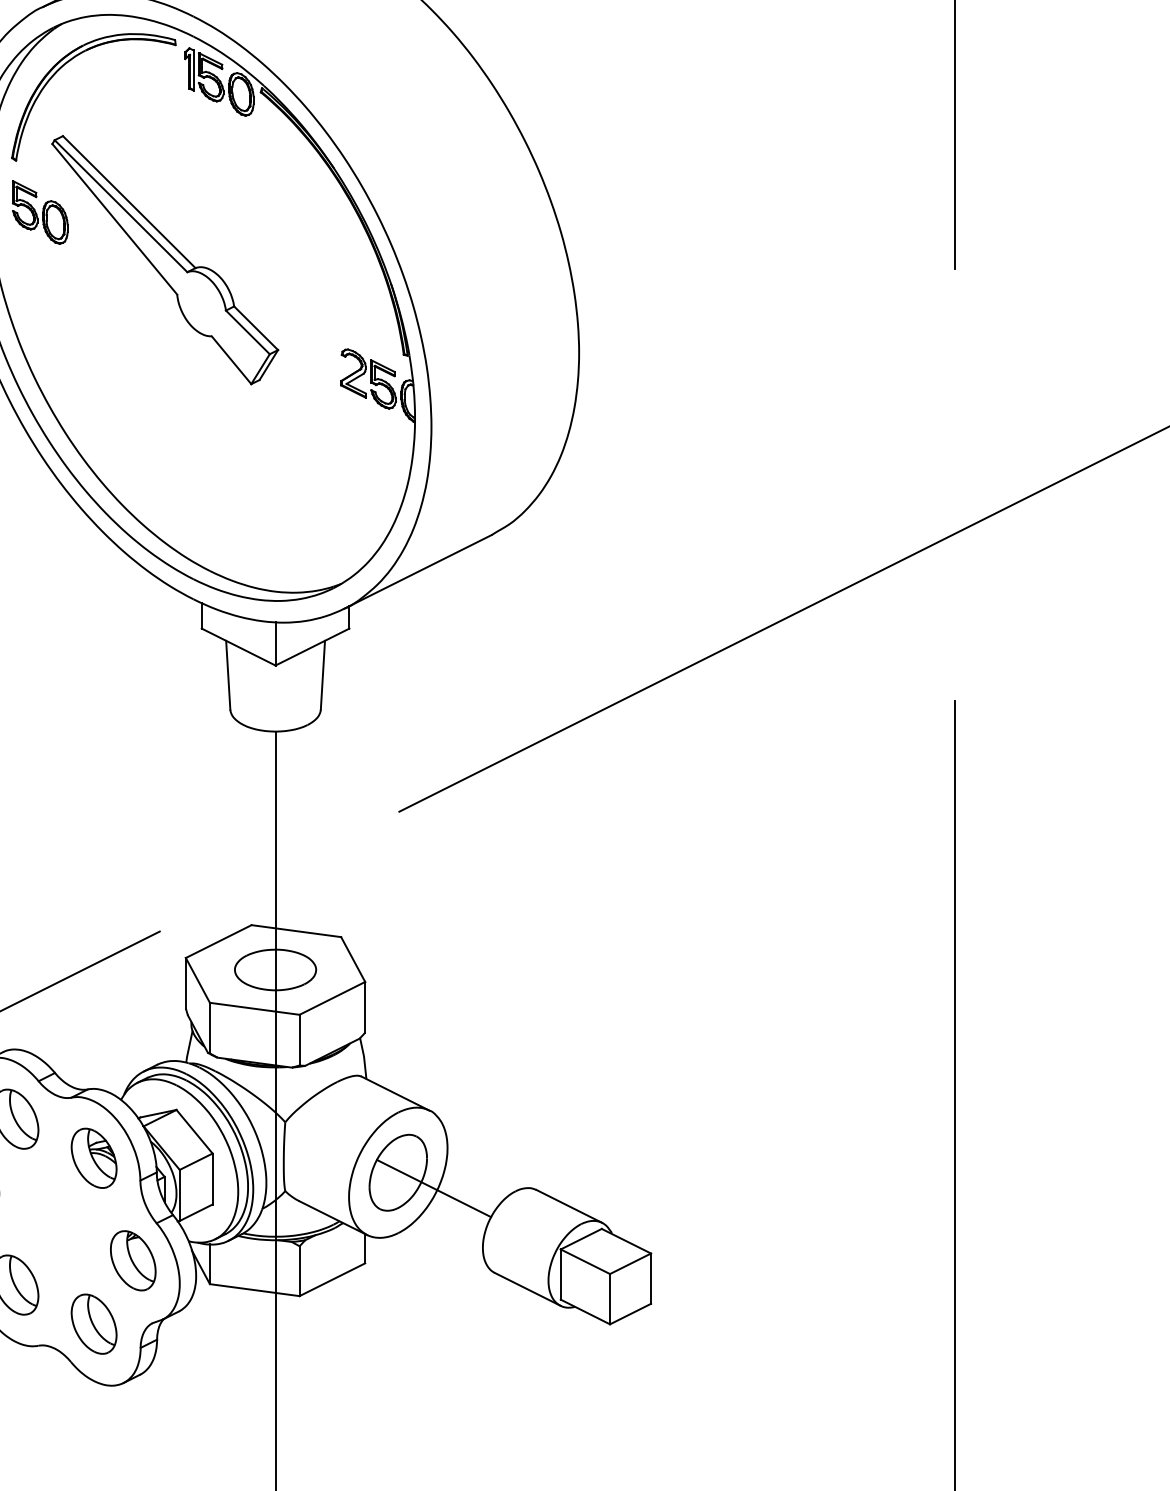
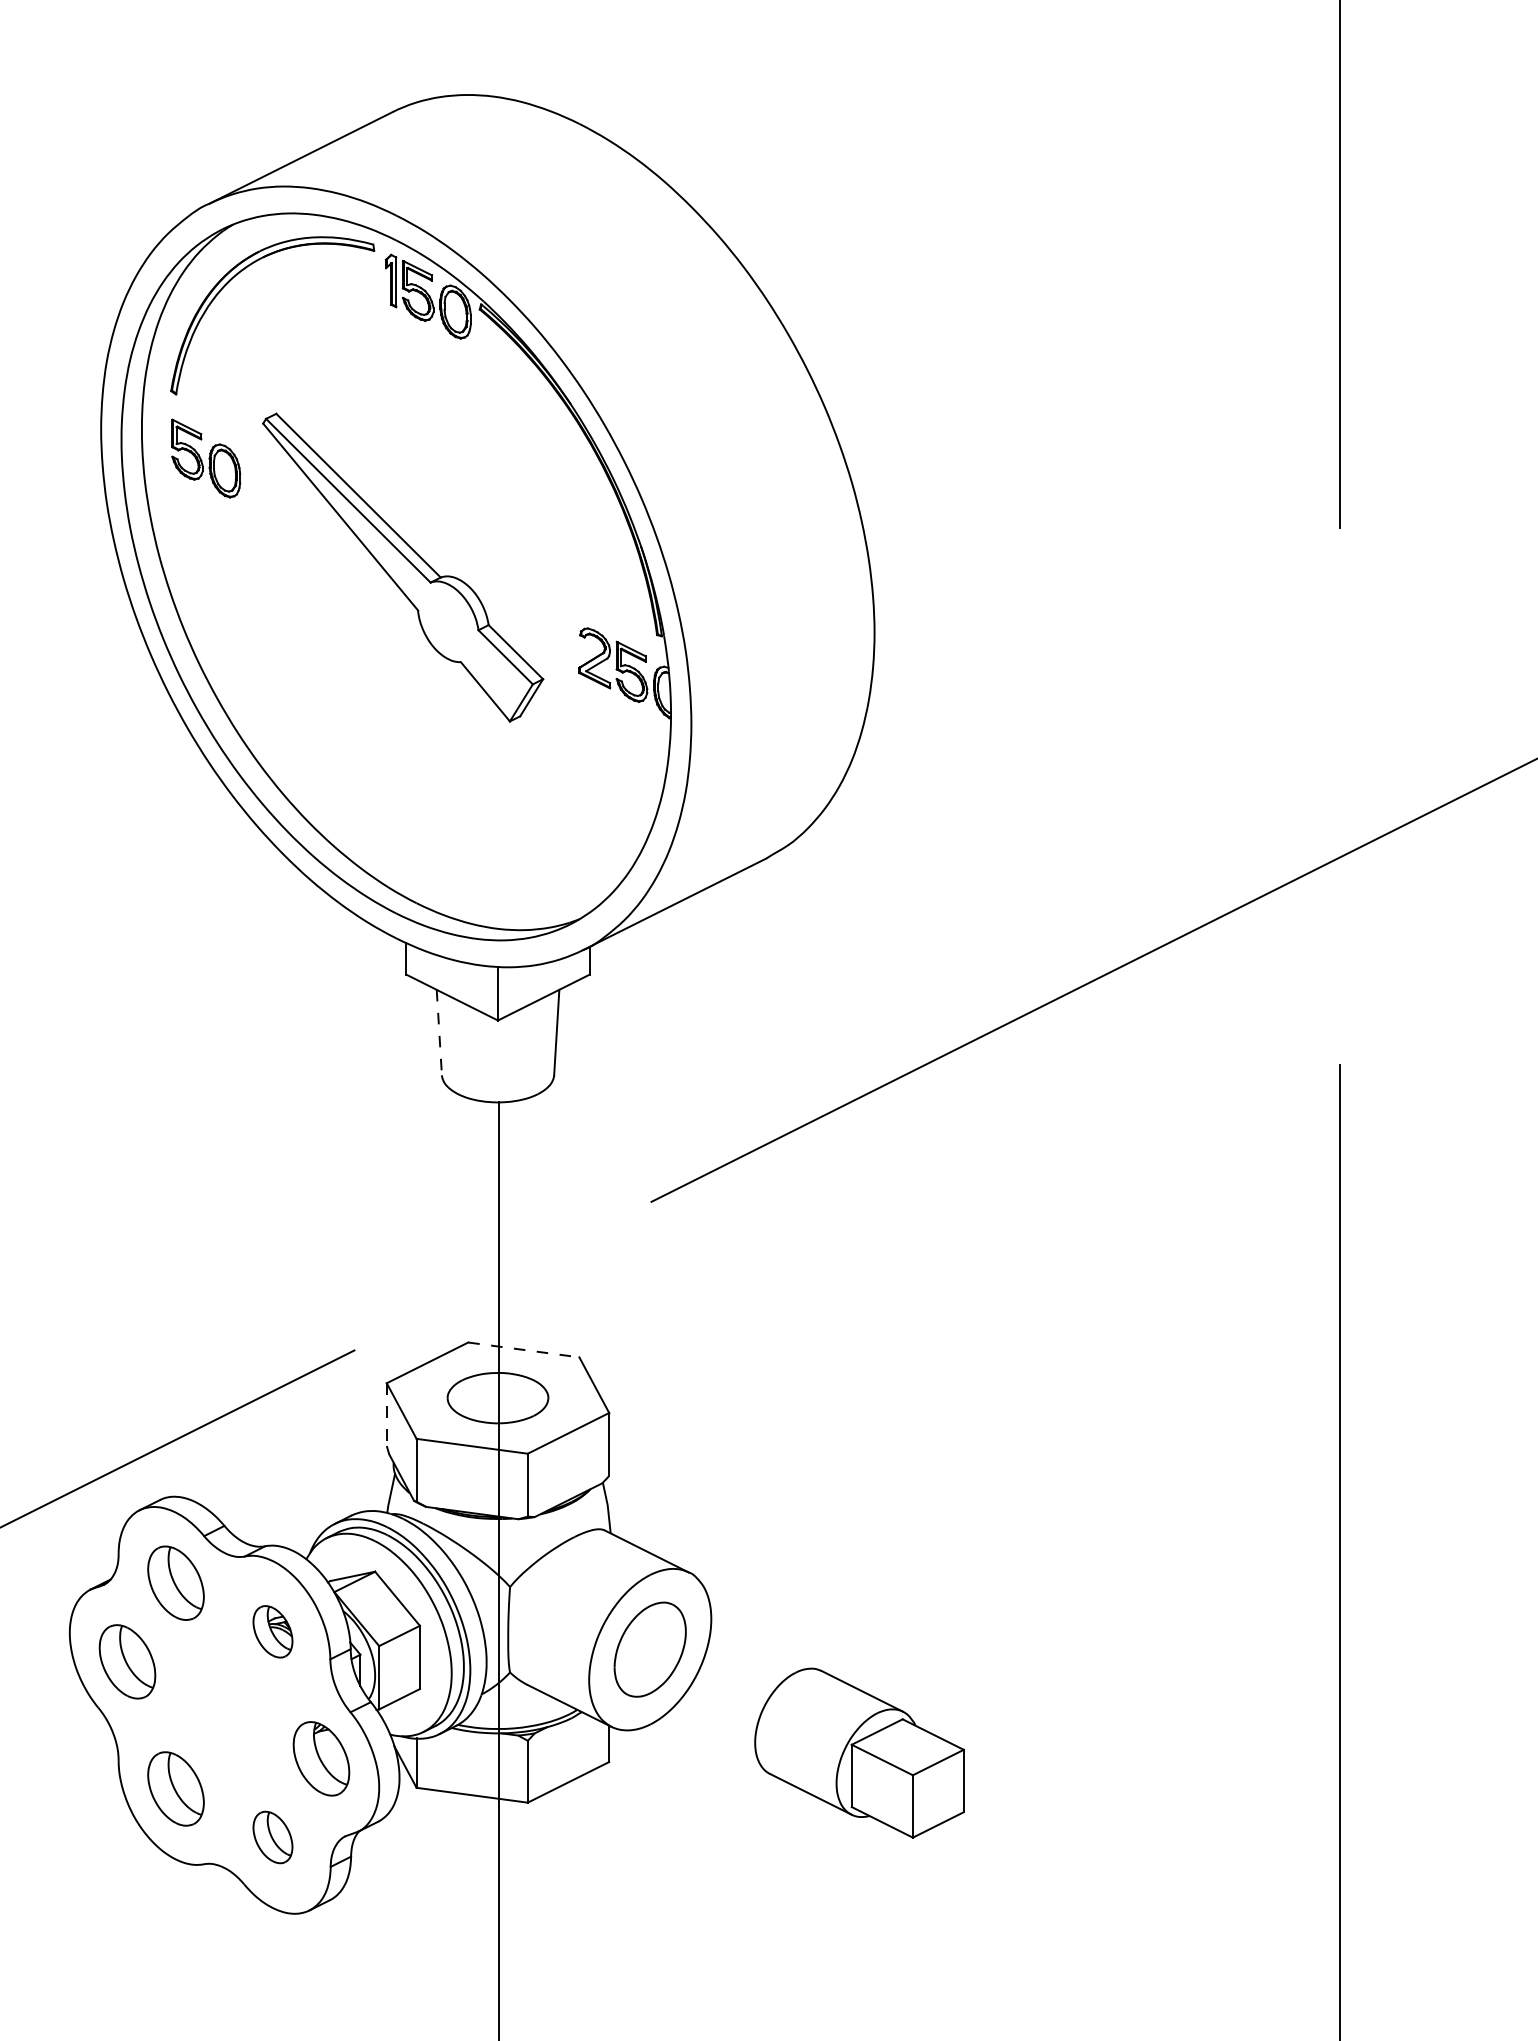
part: (165, 260) -> (403, 567), moved
line: (228, 675) -> (439, 1032), solid -> dashed
line: (296, 931) -> (524, 1350), solid -> dashed
line: (185, 983) -> (386, 1415), solid -> dashed
part: (93, 1158) -> (272, 1631), size x0.7
line: (433, 1187) -> (694, 1668), removed
part: (93, 1324) -> (272, 1837), size x0.7

